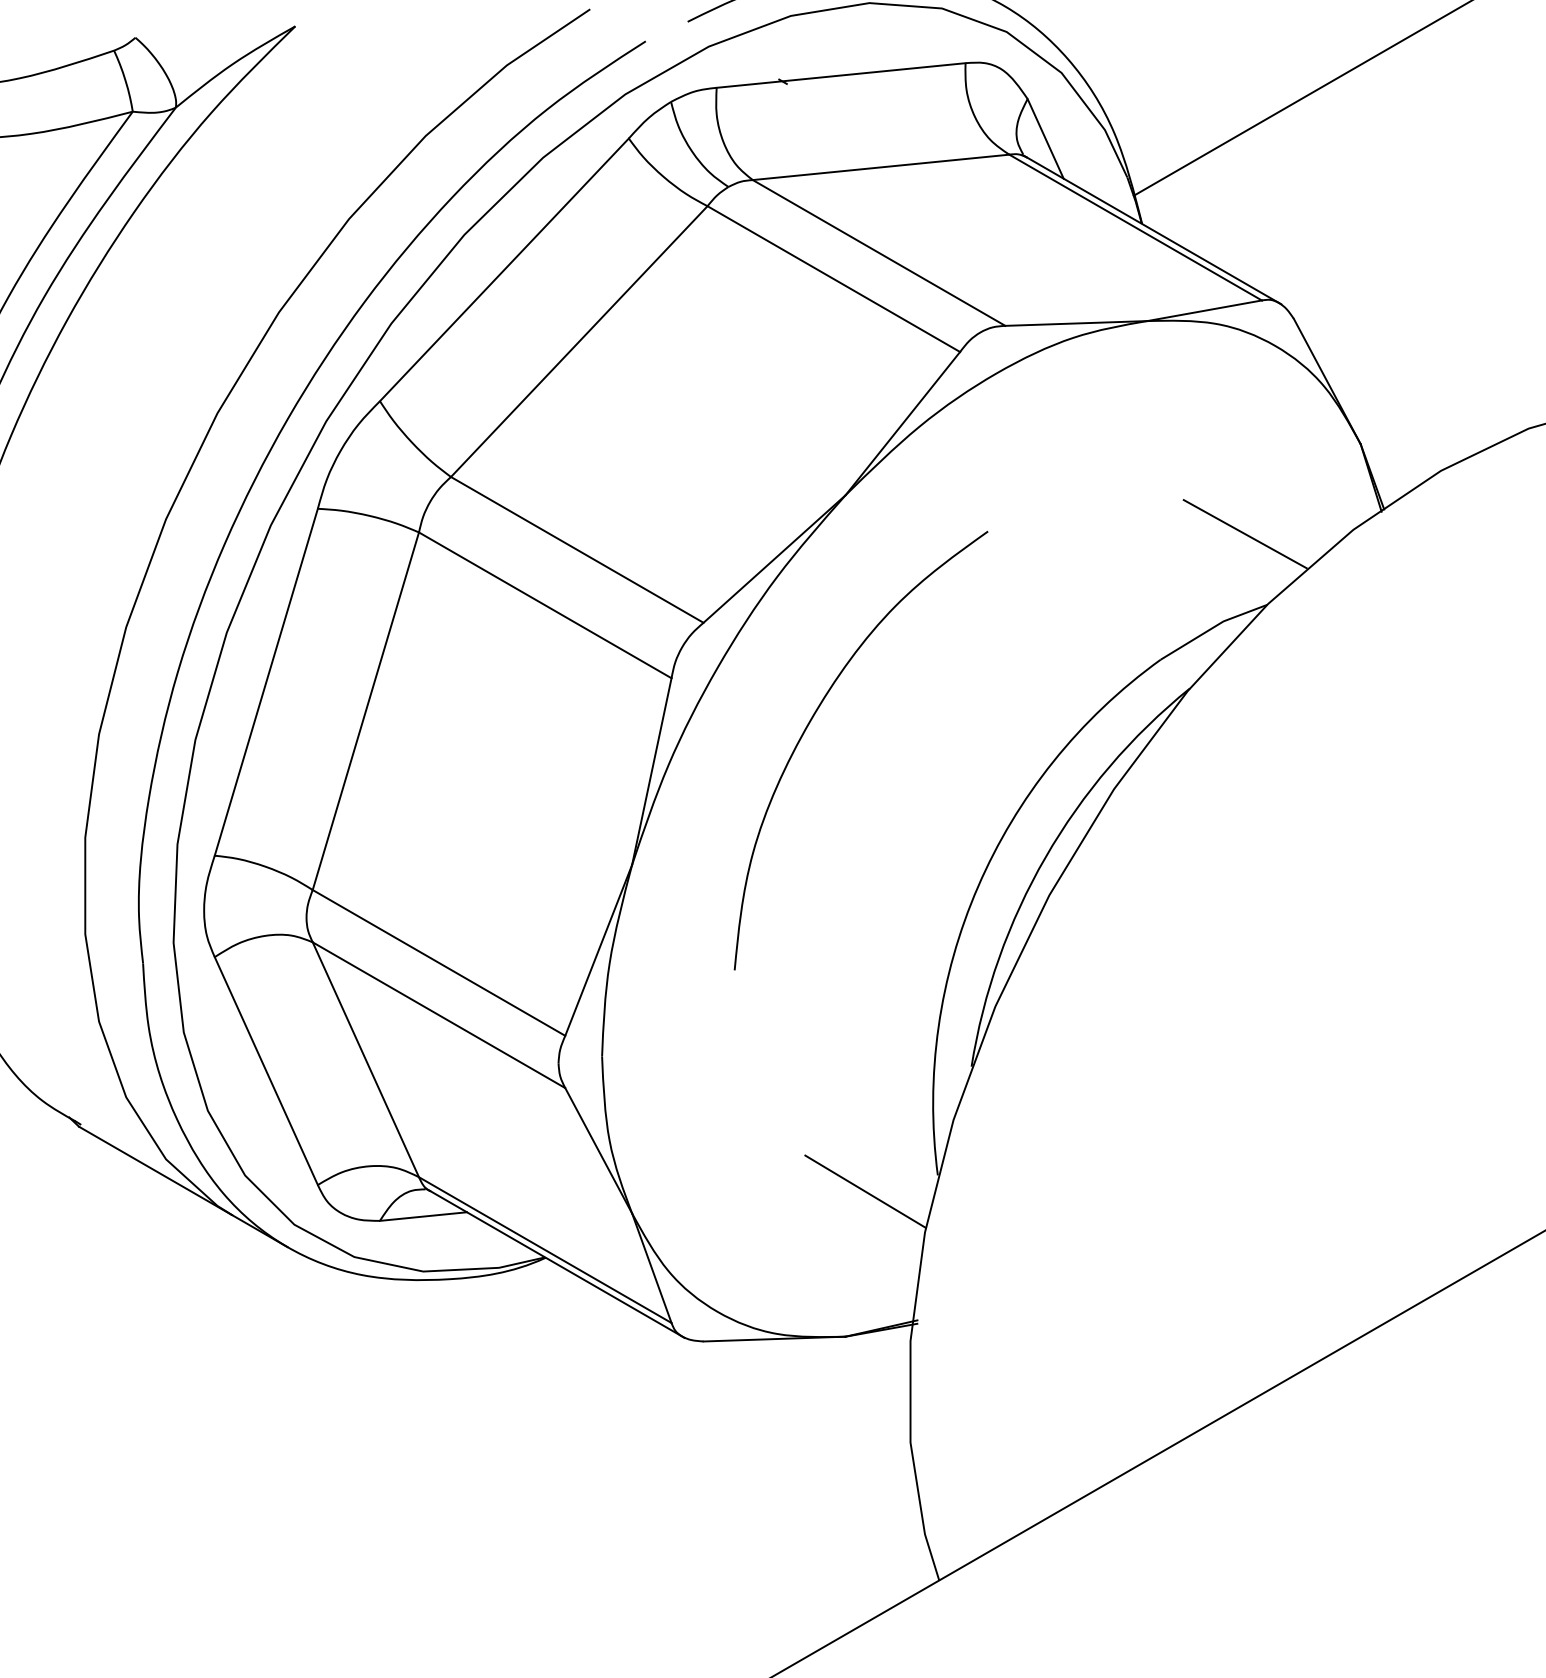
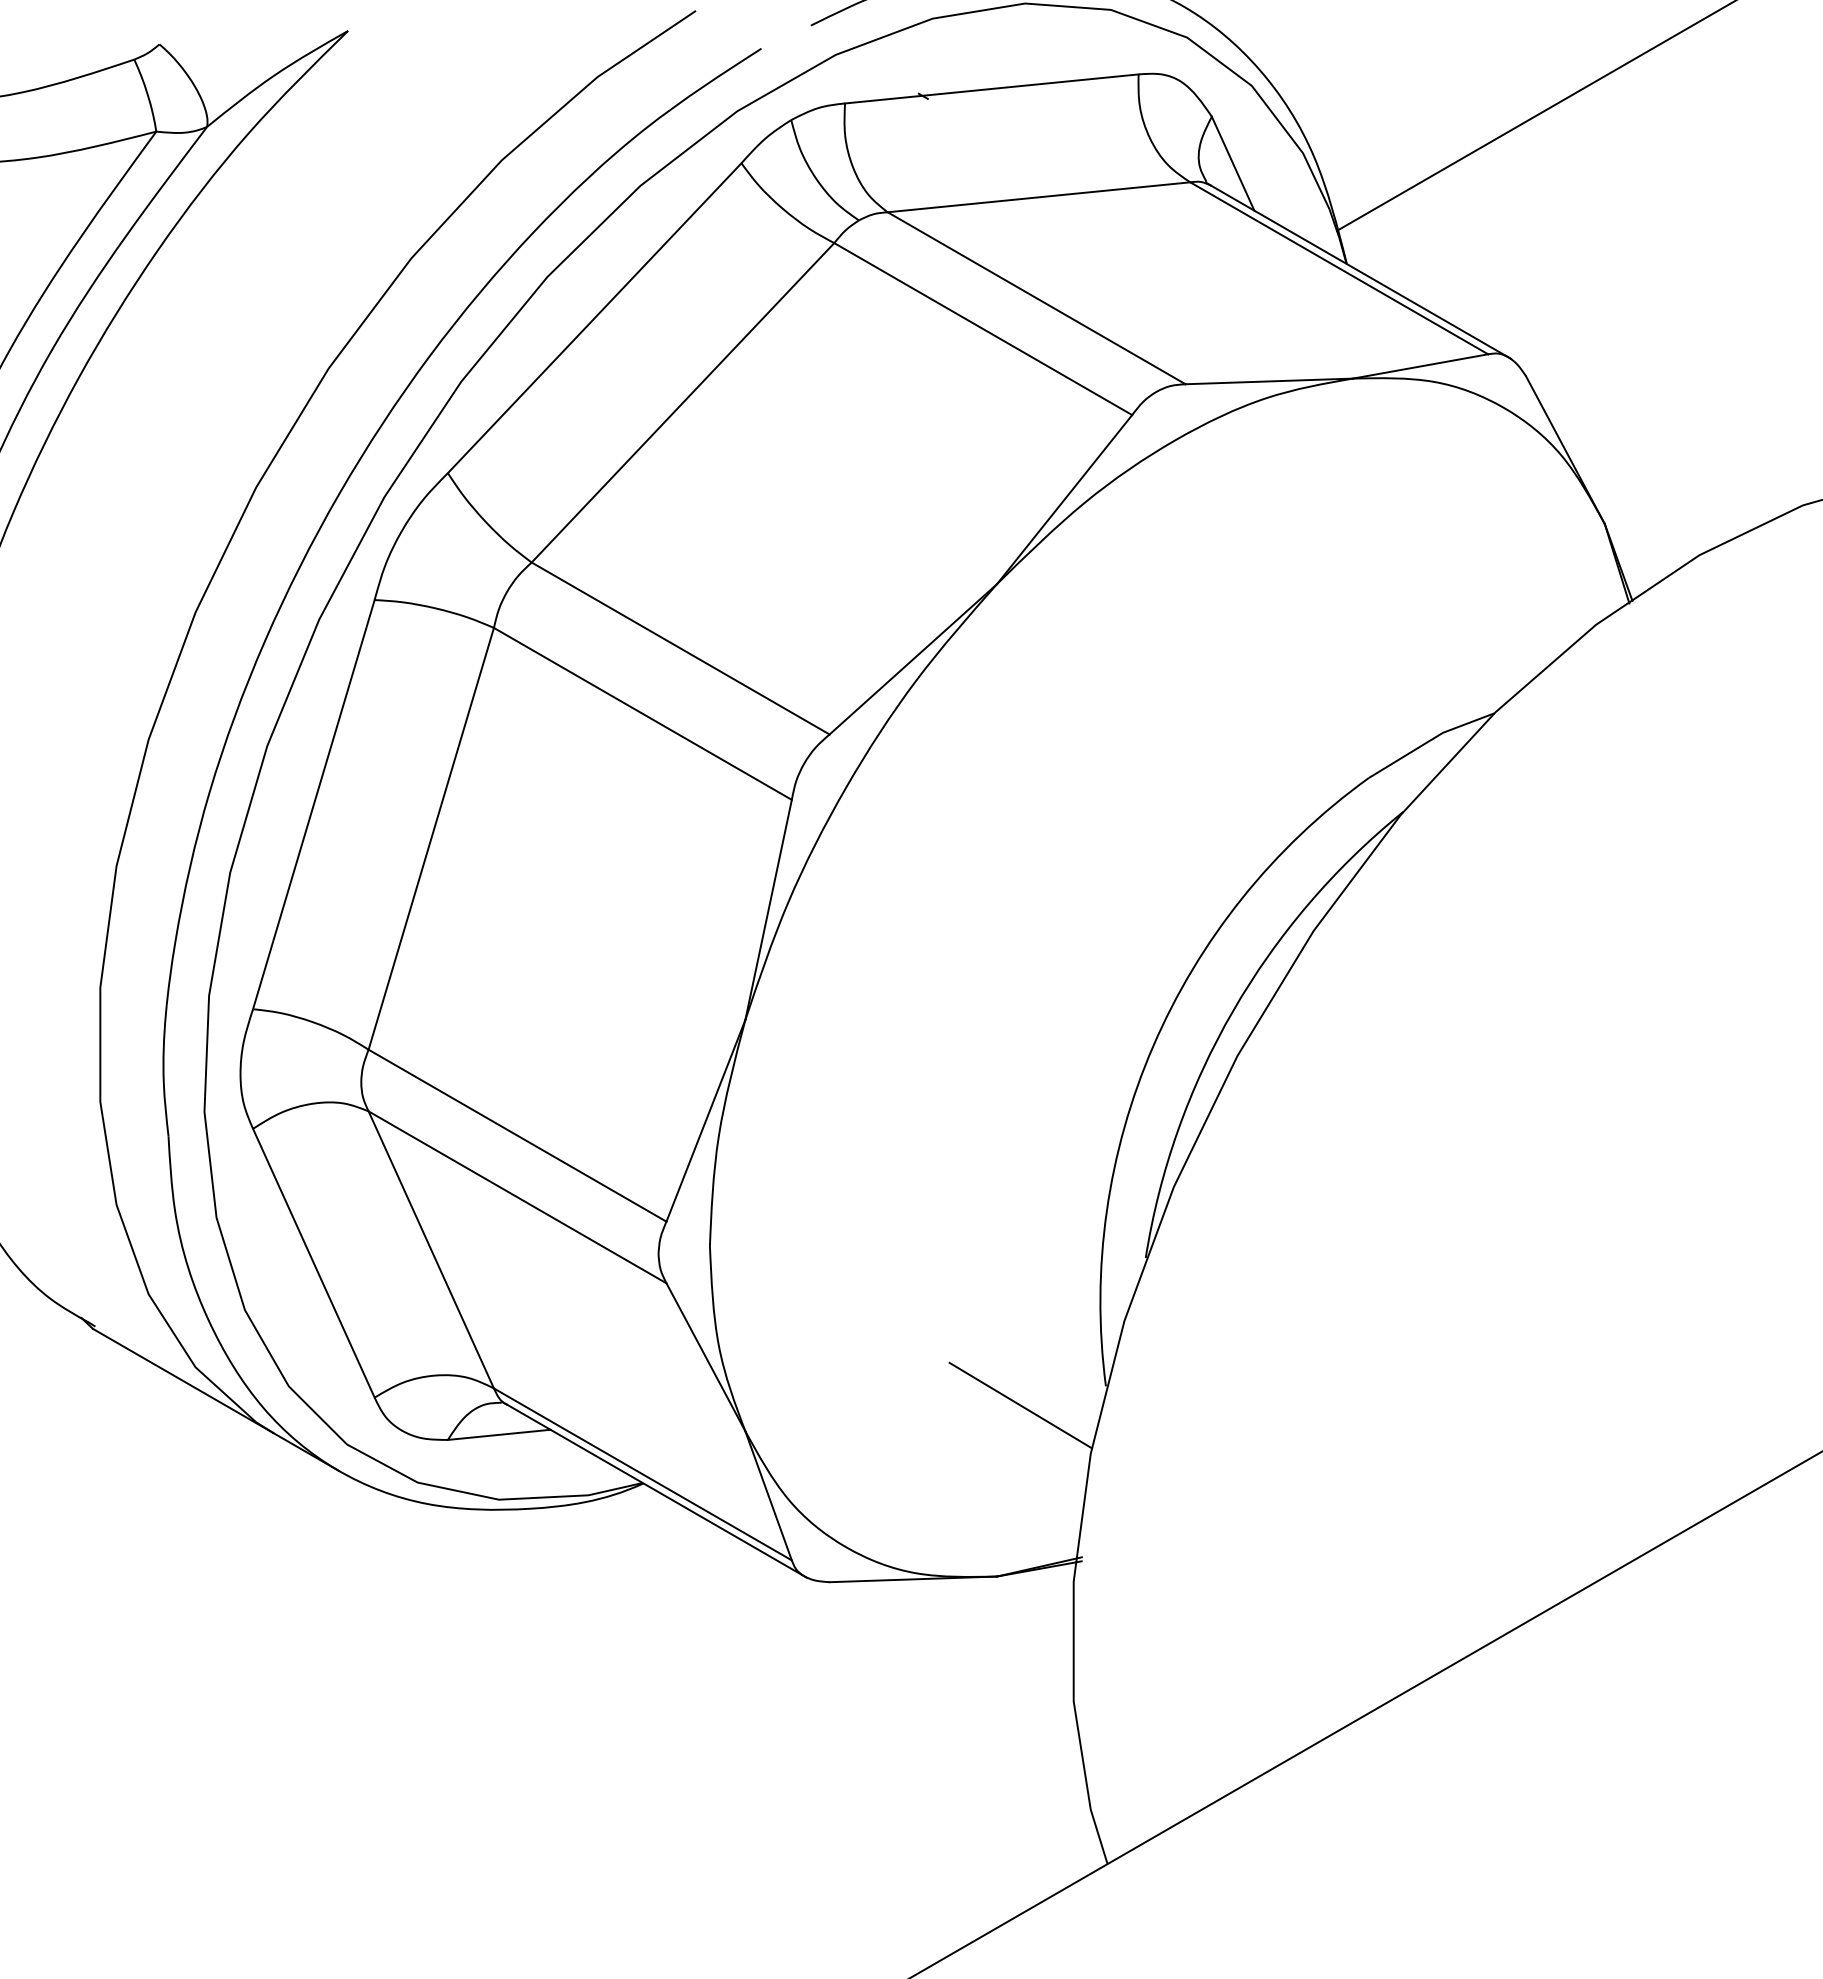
line: (1245, 533) -> (1468, 629), removed
curve: (811, 720) -> (957, 849), removed

